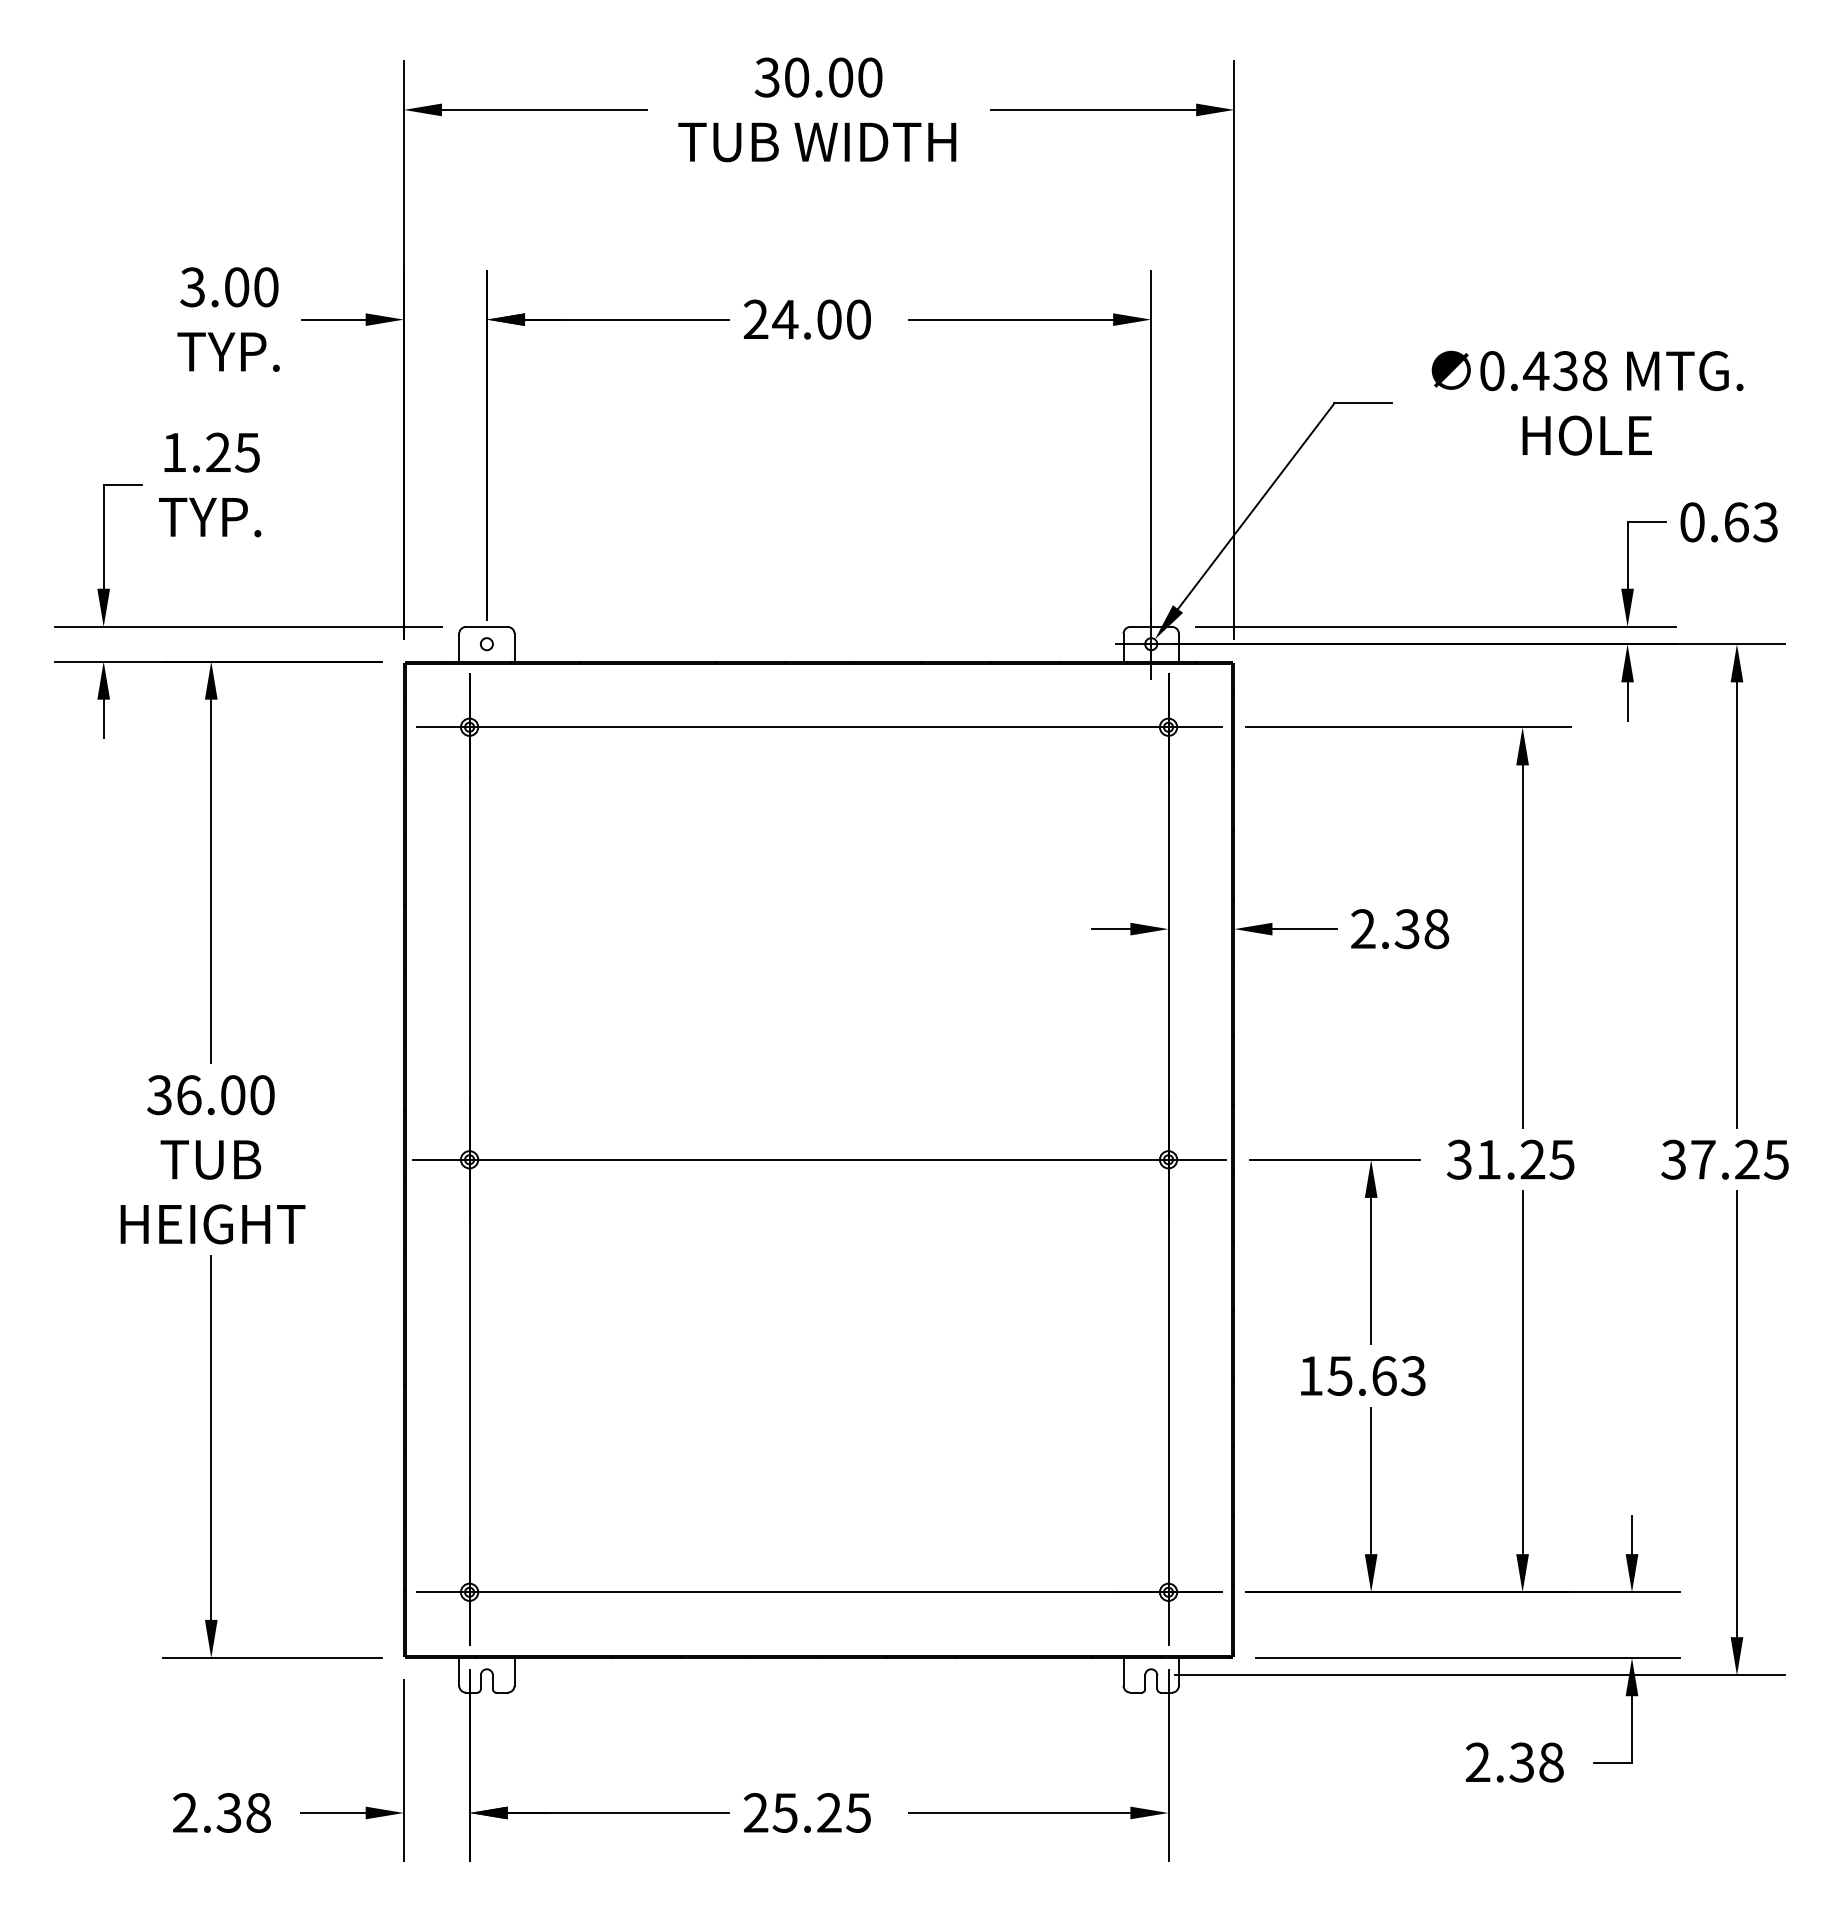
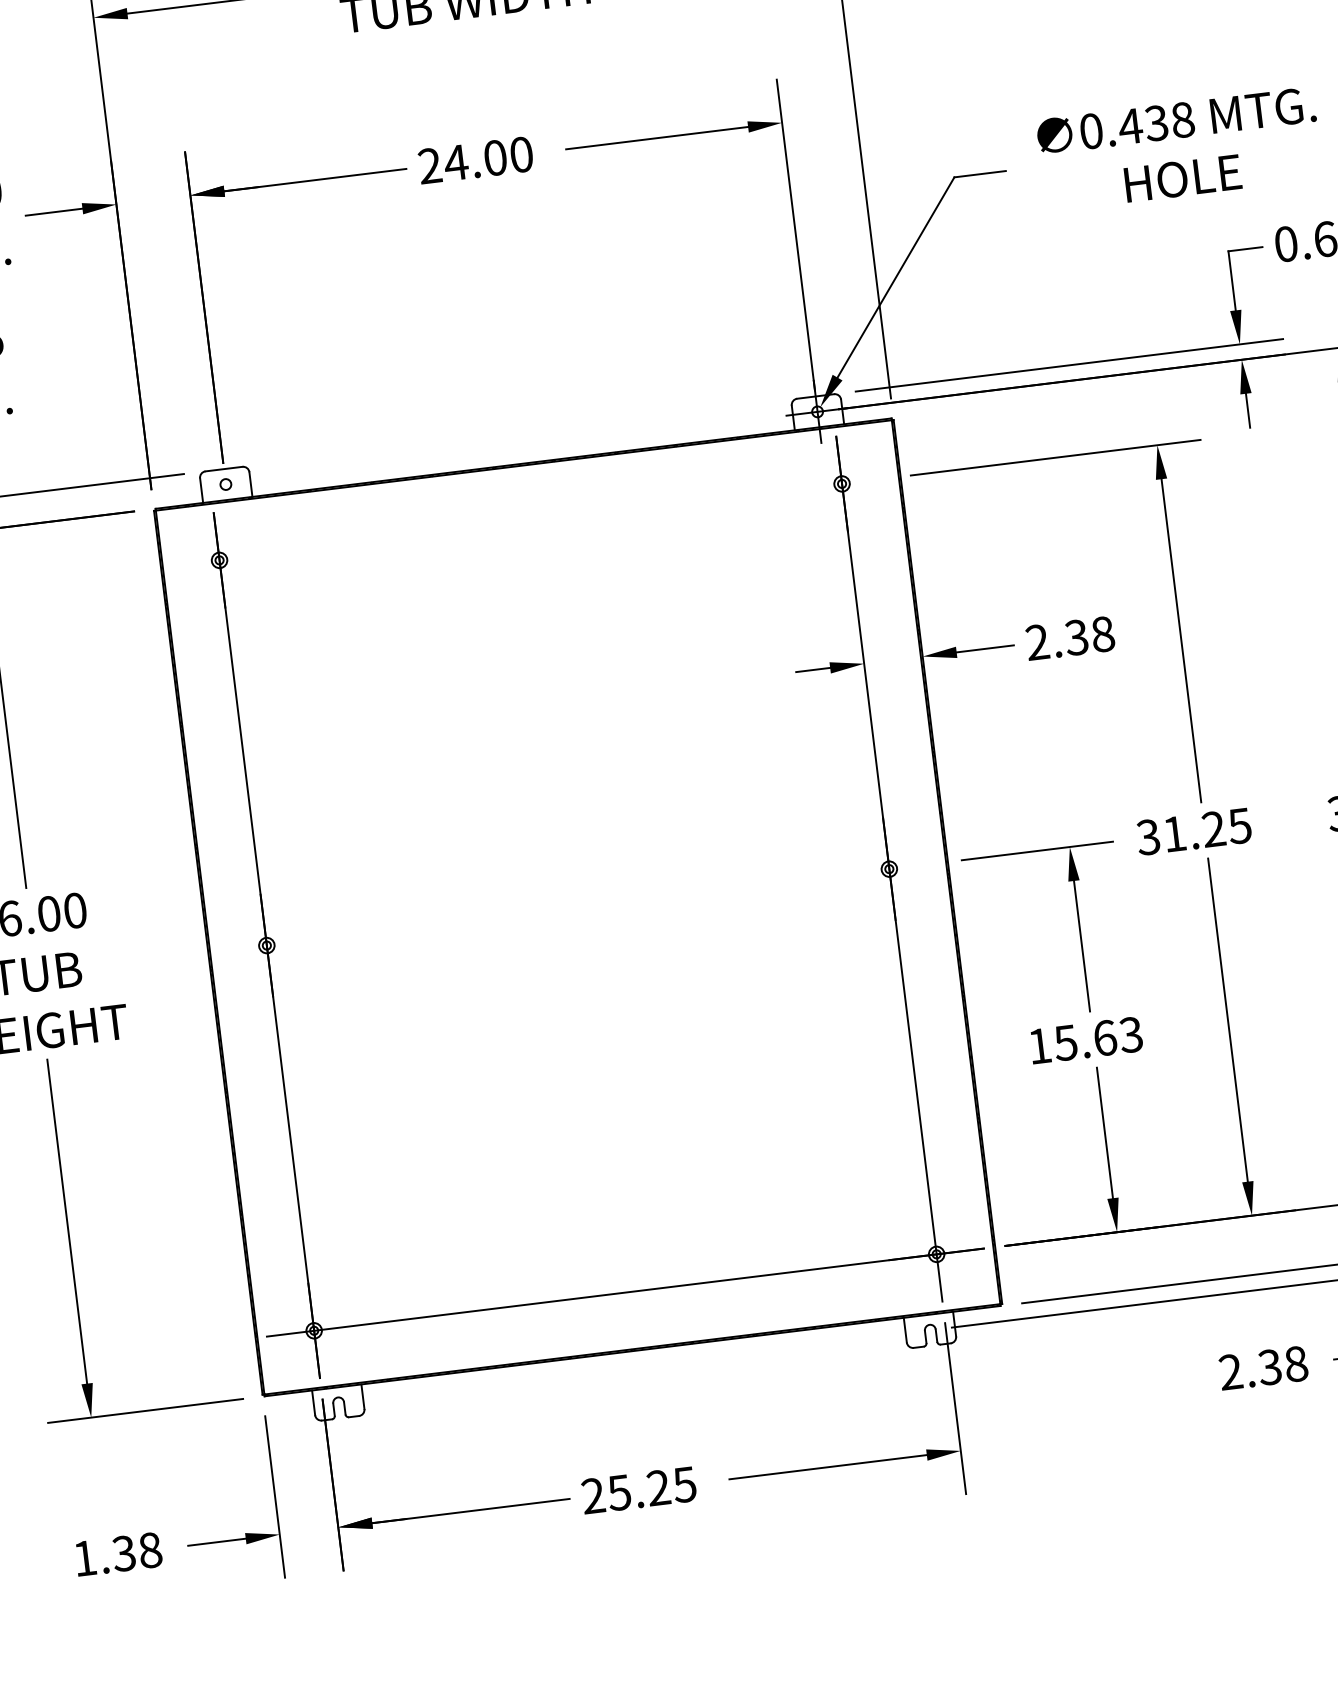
line: (818, 727) -> (530, 522), removed
line: (818, 1159) -> (577, 907), removed
text: (185, 1812) -> (85, 1557), 2.38 -> 1.38

